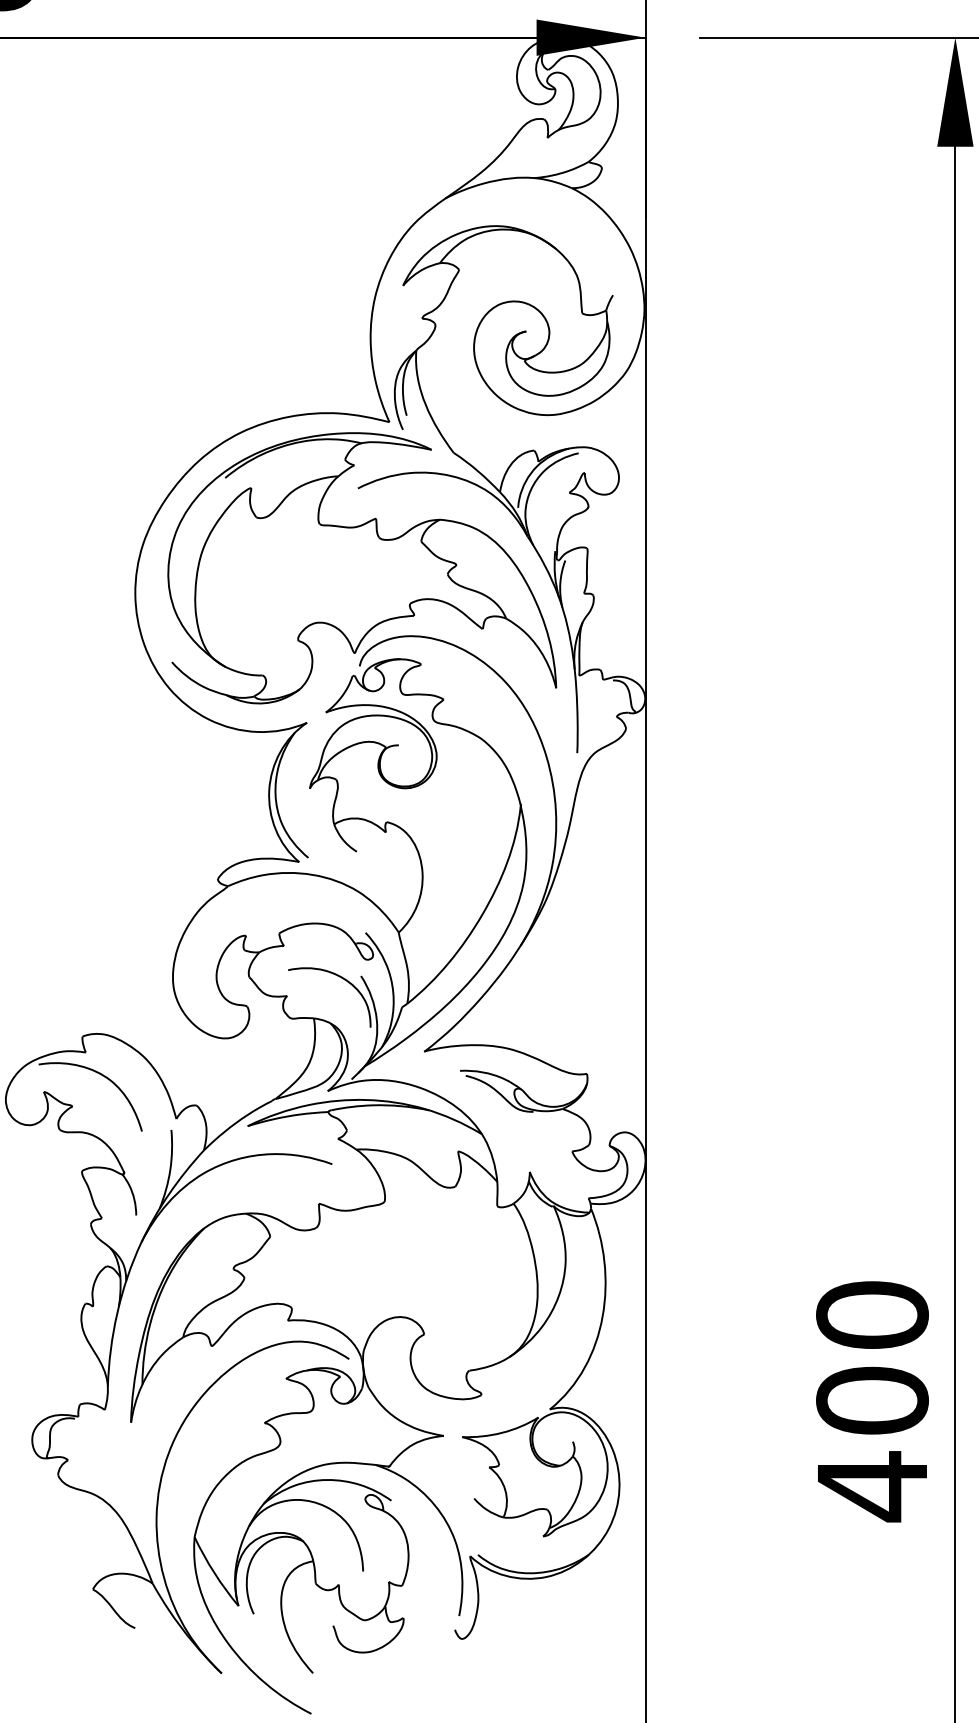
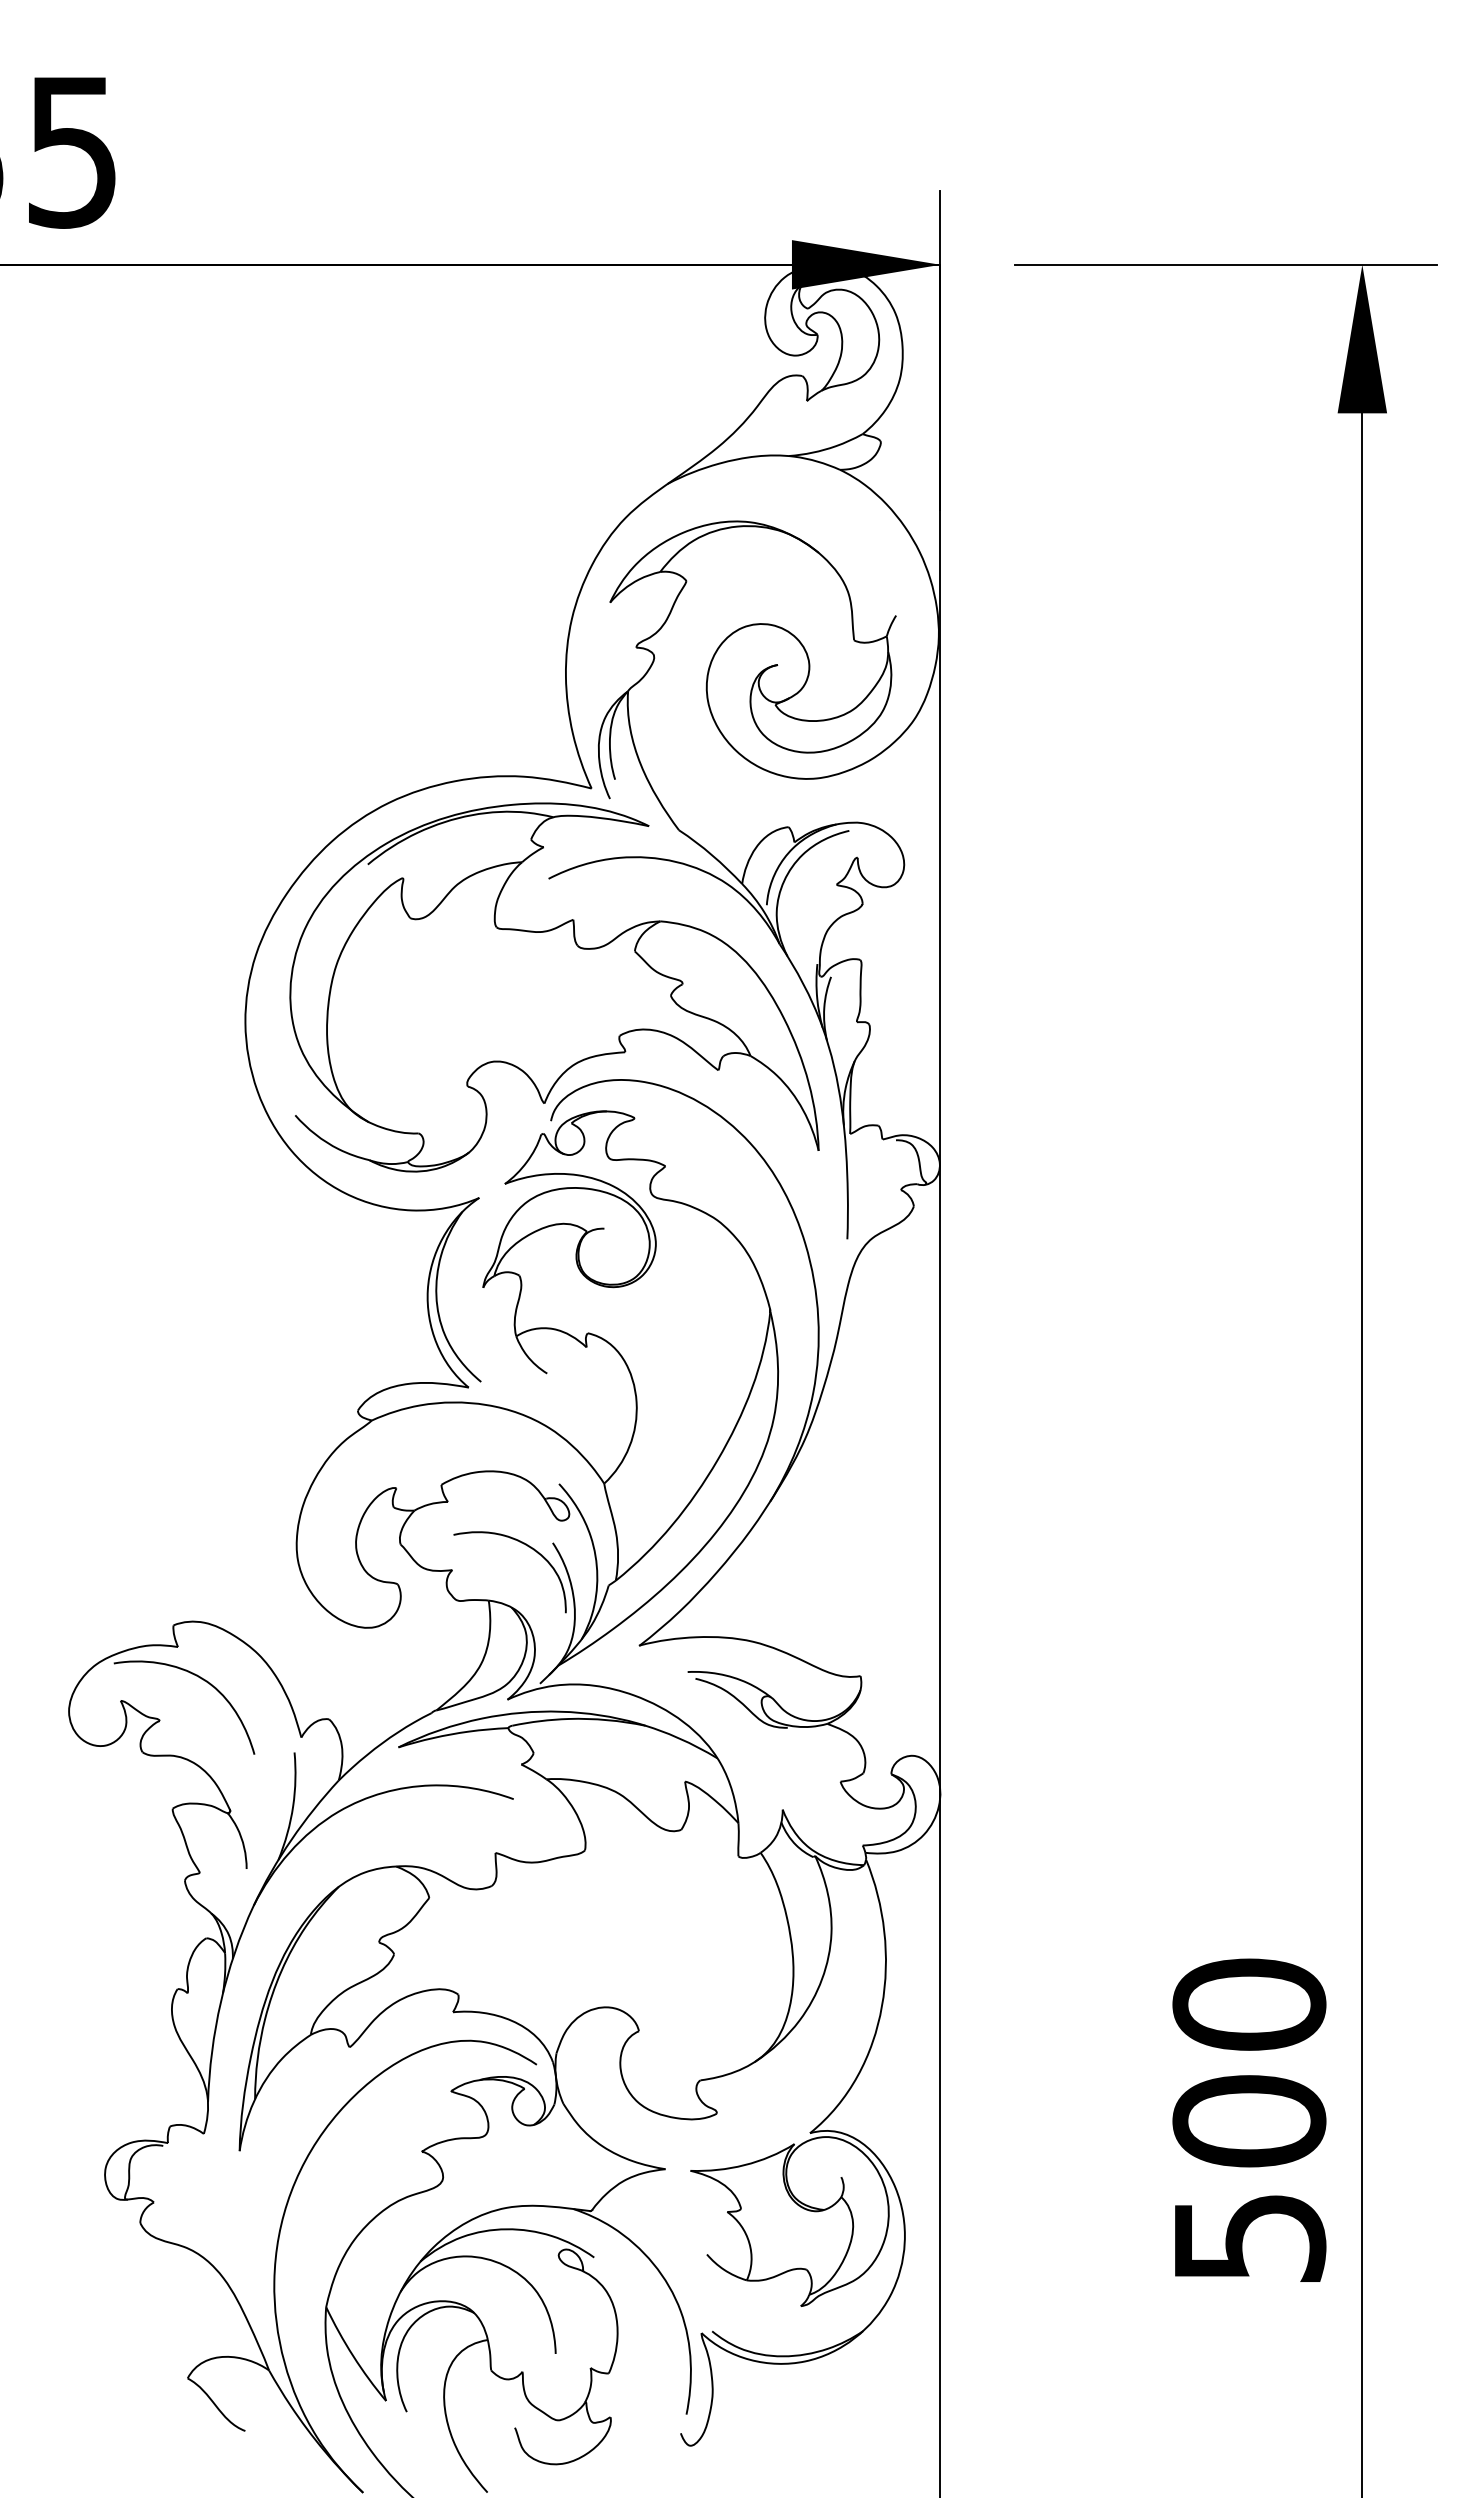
text: (873, 1486) -> (1250, 2238), 400 -> 500

